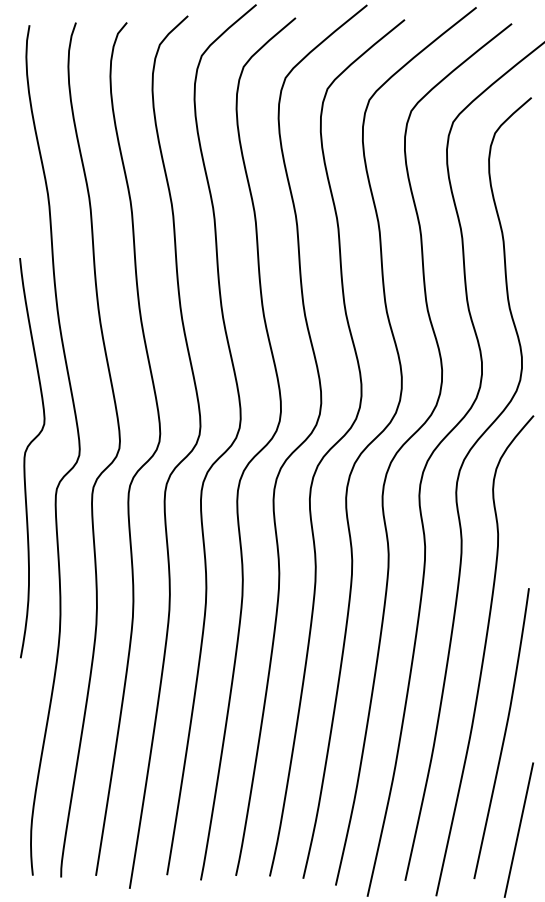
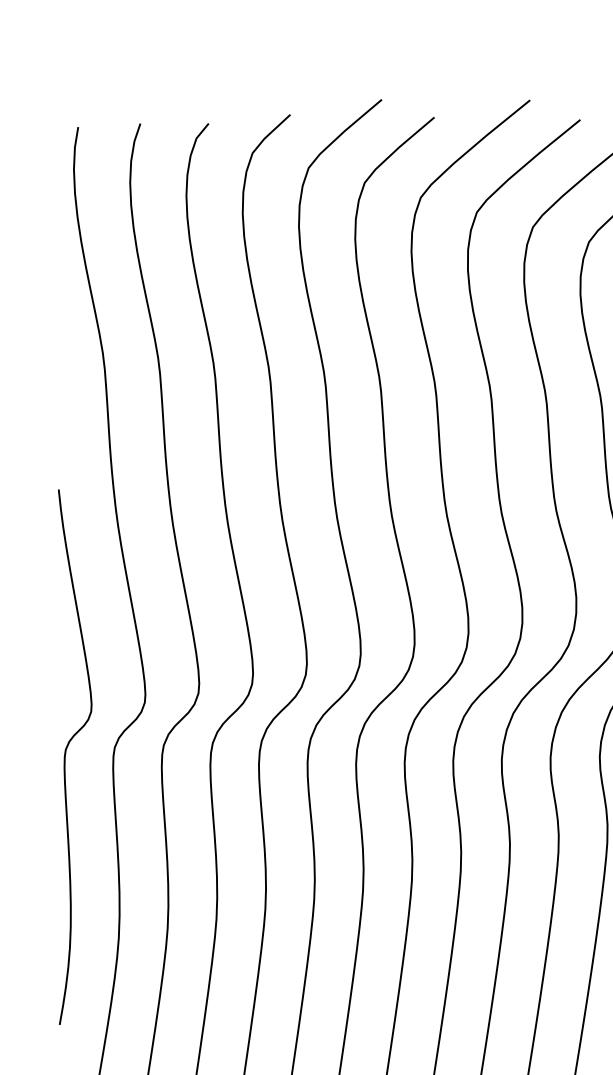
curve: (25, 458) -> (66, 757), moved

